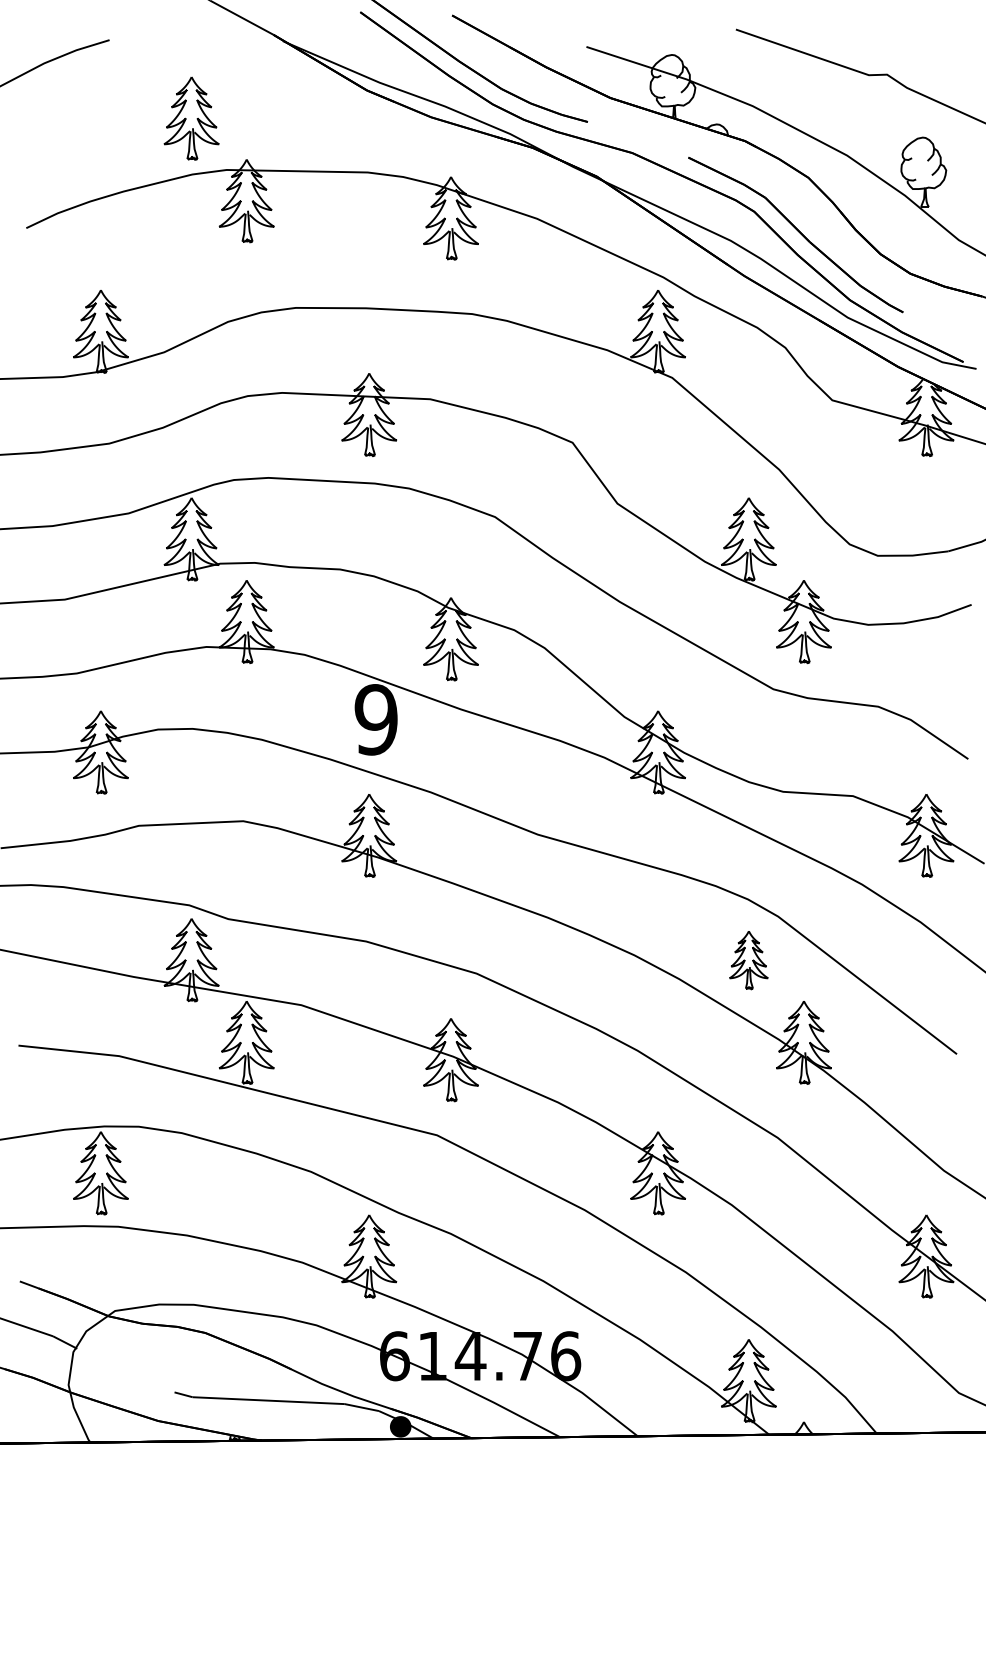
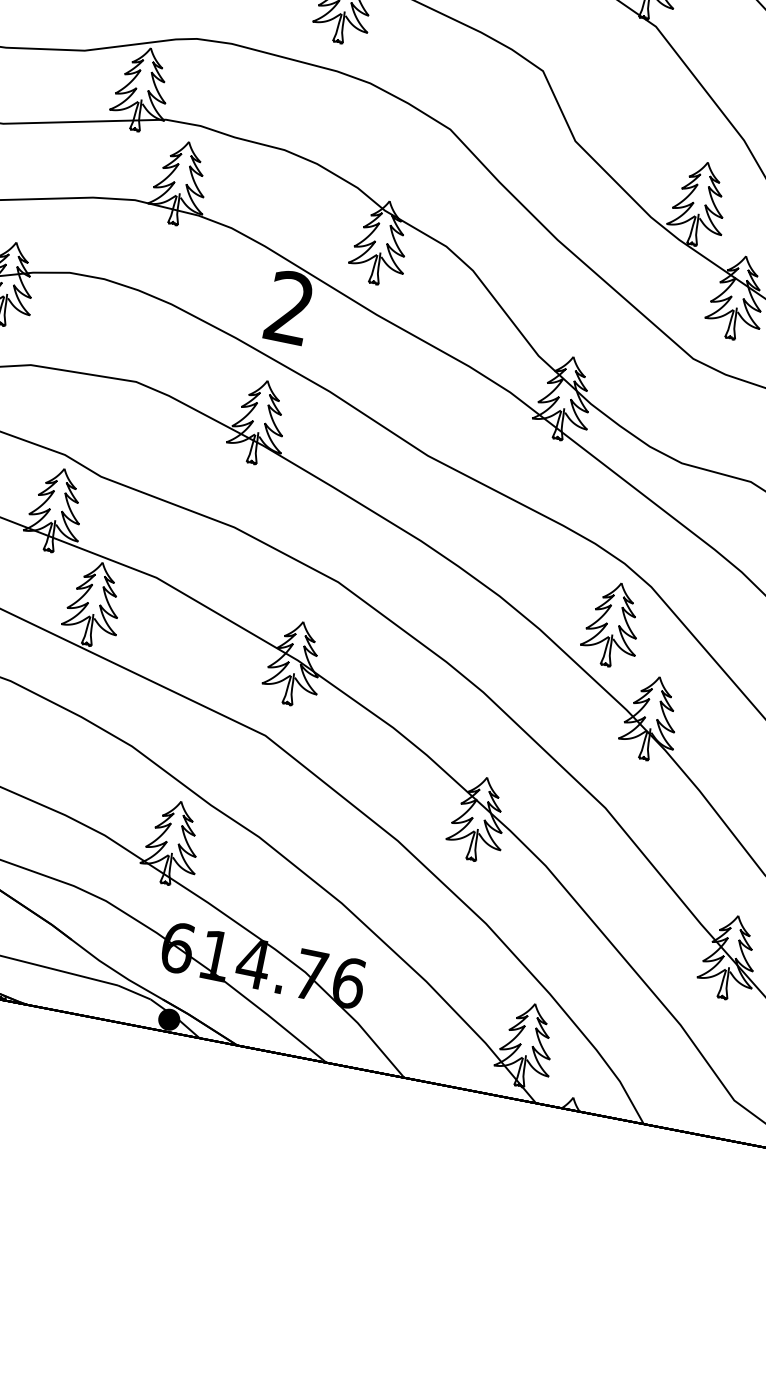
text: (375, 719) -> (289, 307), 9 -> 2
part: (748, 960) -> (612, 624), size x1.43

